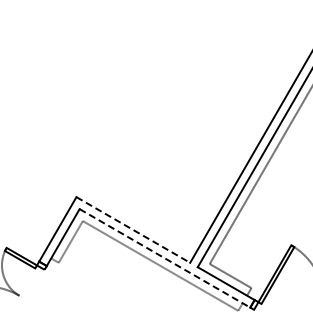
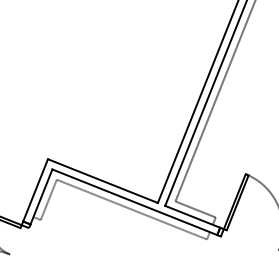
line: (133, 230) -> (103, 181), dashed -> solid
line: (164, 258) -> (134, 202), dashed -> solid

